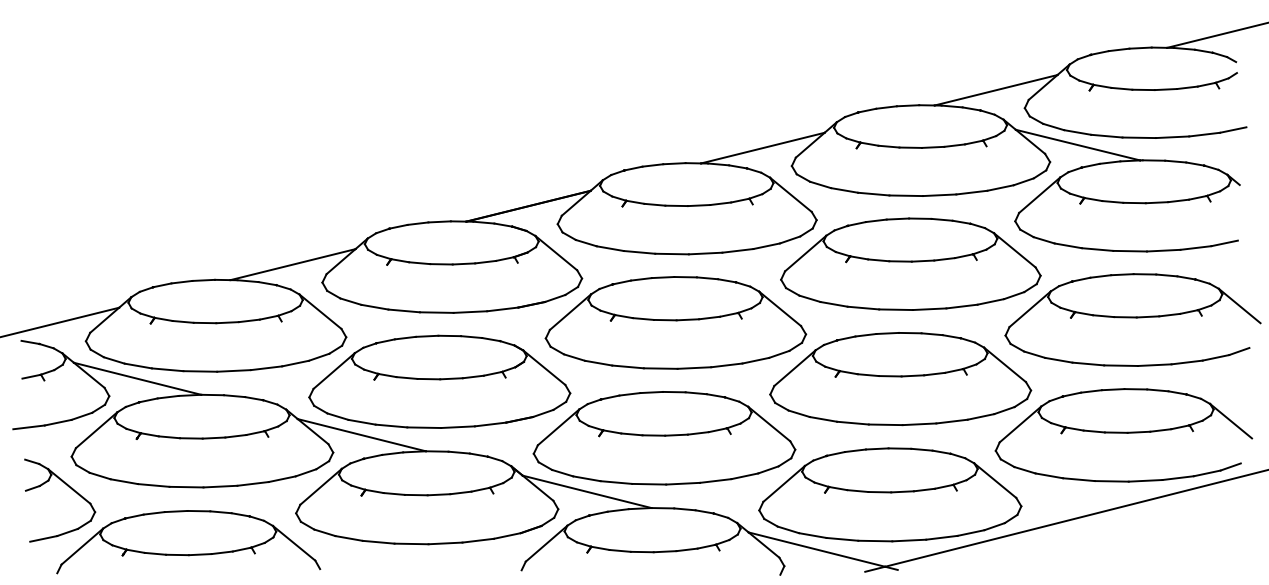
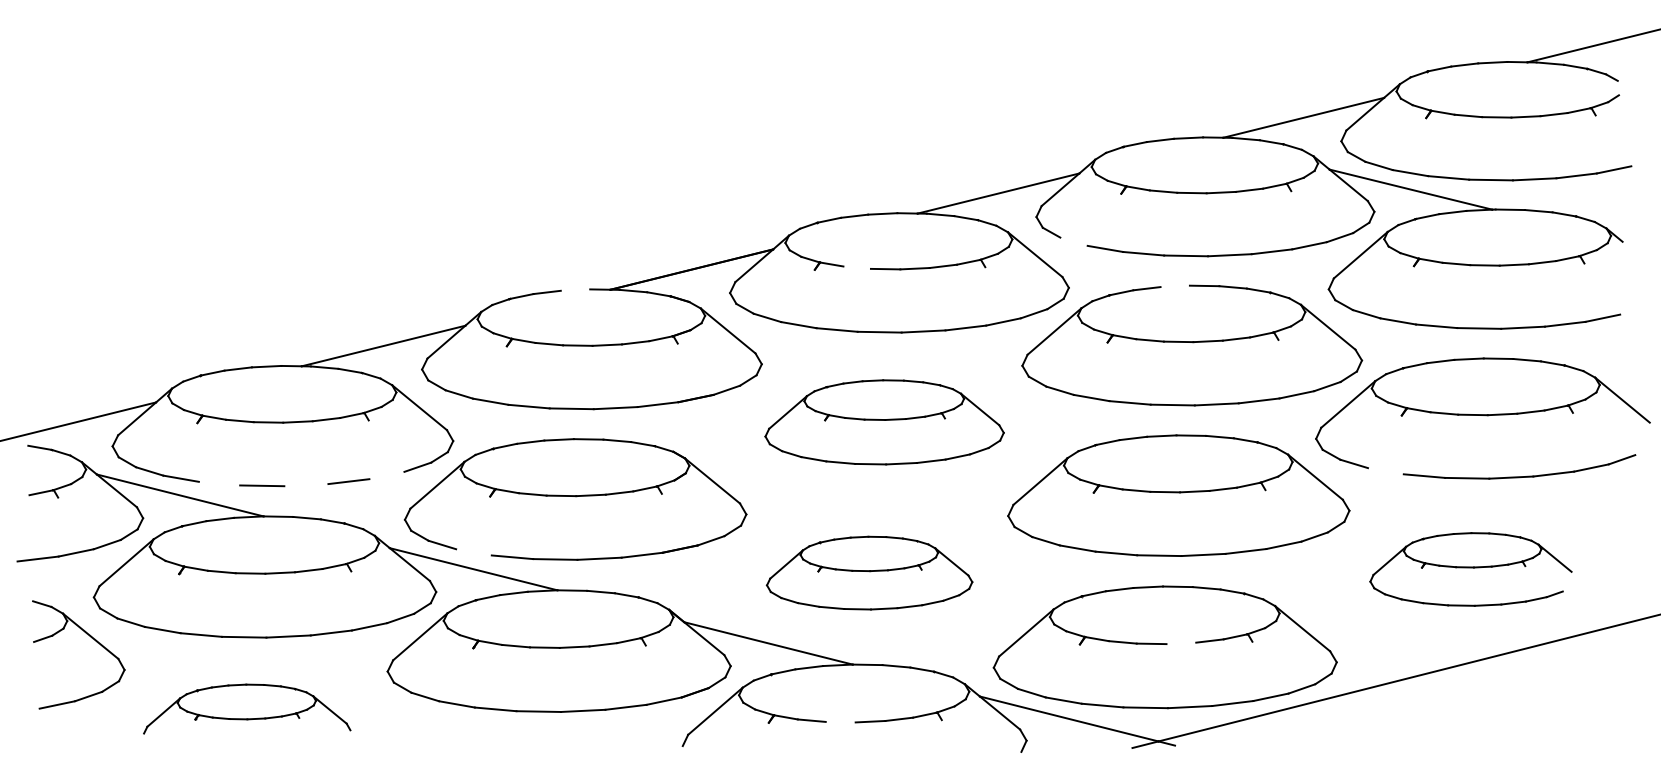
line: (820, 184) -> (1073, 241), removed
line: (654, 204) -> (856, 267), removed
line: (897, 219) -> (1174, 286), removed
line: (439, 221) -> (575, 289), removed
part: (675, 323) -> (884, 422), size x0.7
line: (1058, 360) -> (1385, 471), removed
line: (295, 363) -> (386, 475), removed
line: (167, 369) -> (219, 483), removed
line: (234, 371) -> (306, 485), removed
line: (361, 422) -> (473, 552), removed
part: (1123, 435) -> (1470, 569), size x0.6
part: (664, 437) -> (869, 572), size x0.6
line: (902, 491) -> (1181, 643), removed
part: (189, 541) -> (247, 708), size x0.6
line: (642, 551) -> (840, 721), removed

